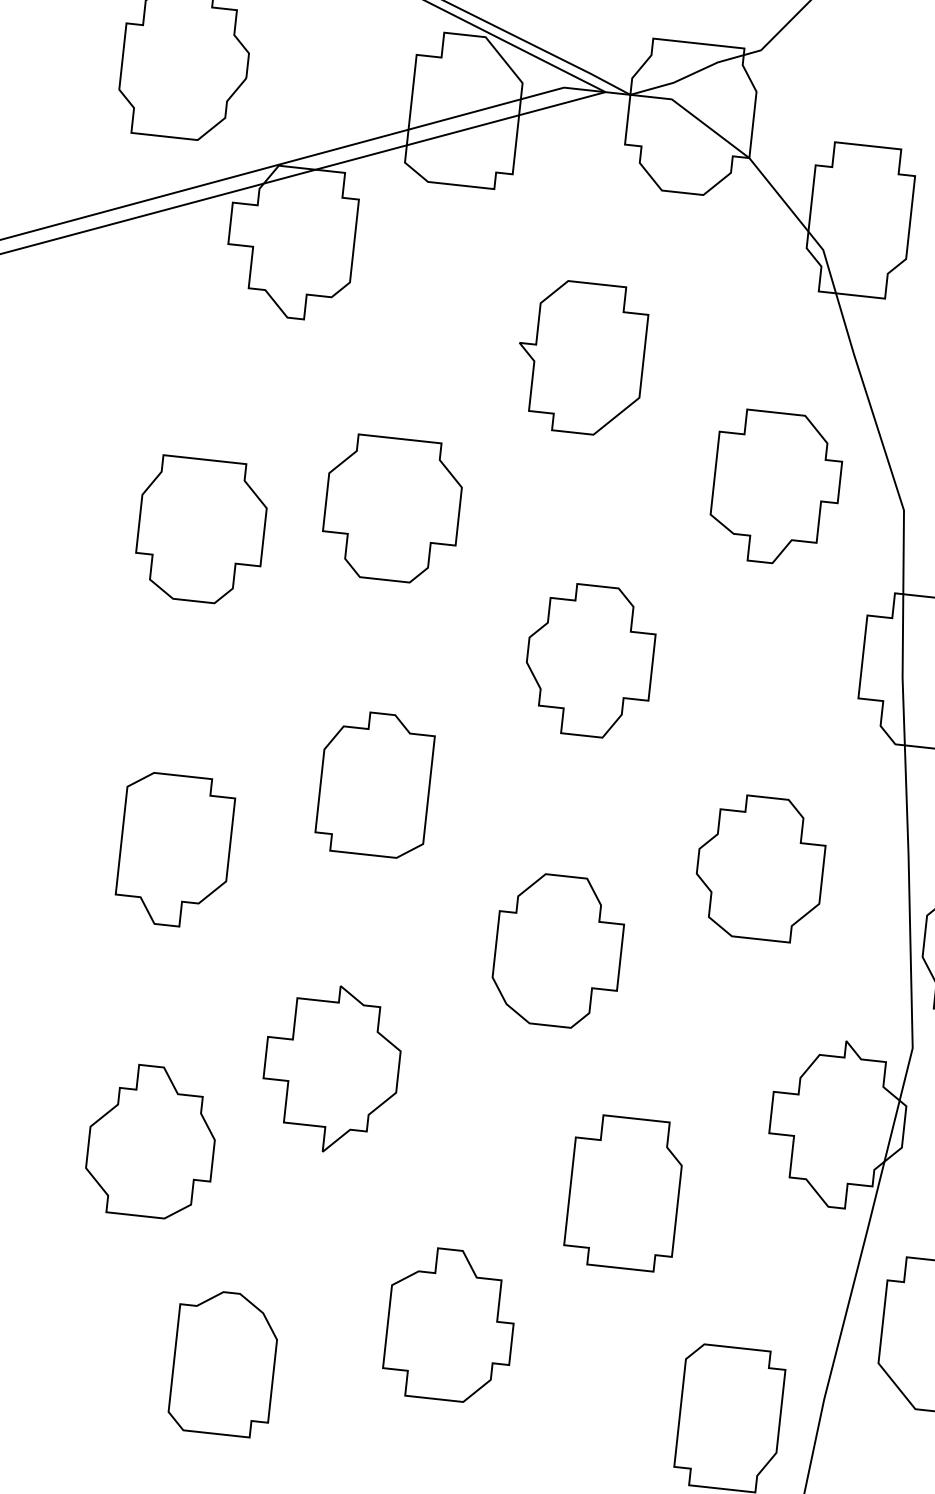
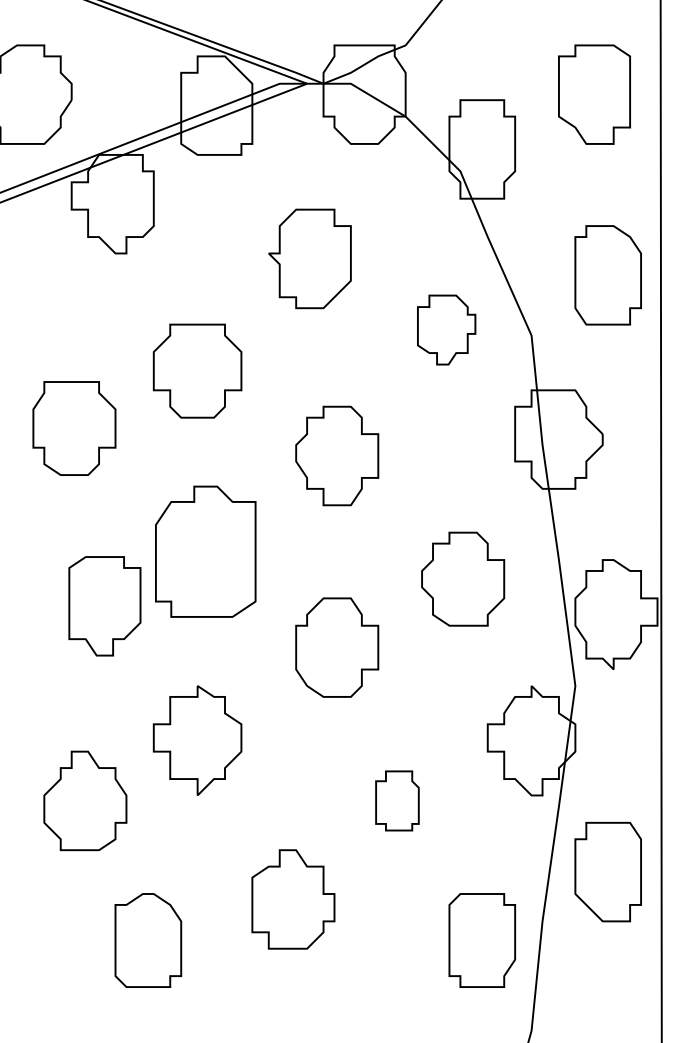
part: (776, 487) -> (446, 329), size x0.7
part: (201, 530) -> (74, 428), moved
part: (374, 783) -> (205, 551), size x1.4
part: (174, 850) -> (104, 606), moved
part: (624, 1192) -> (397, 800), size x0.6

